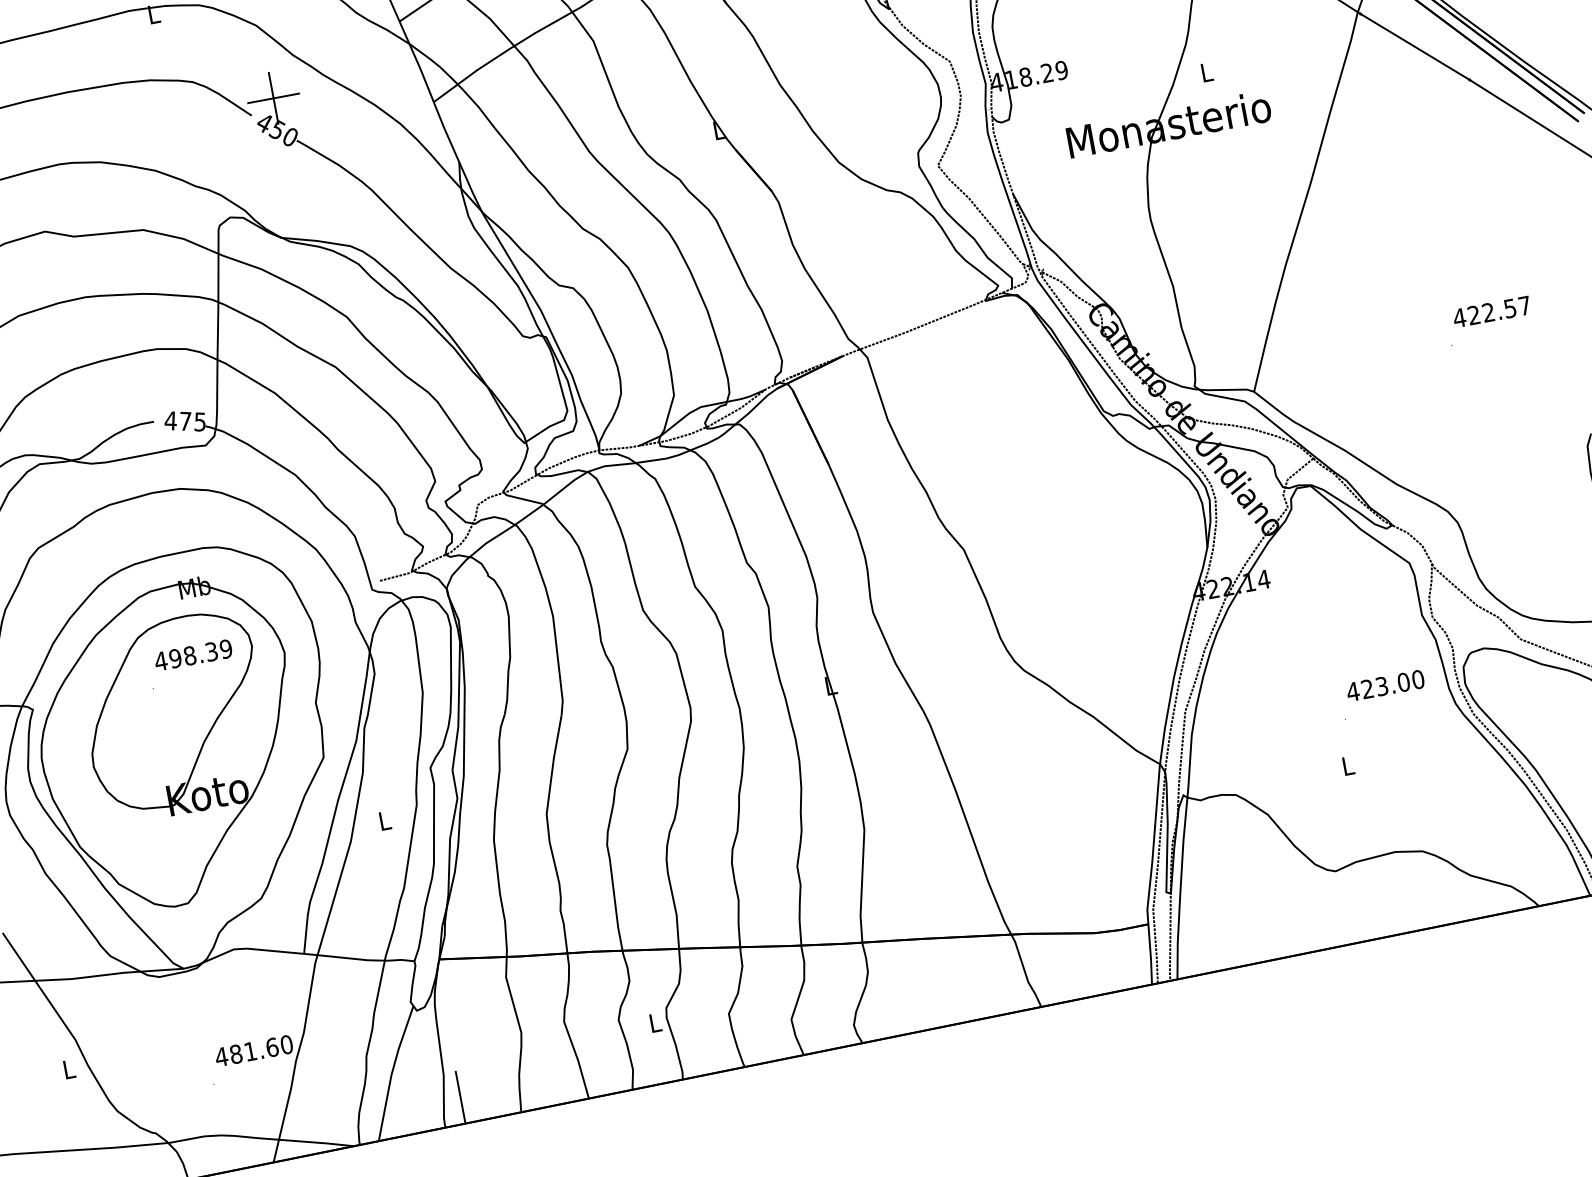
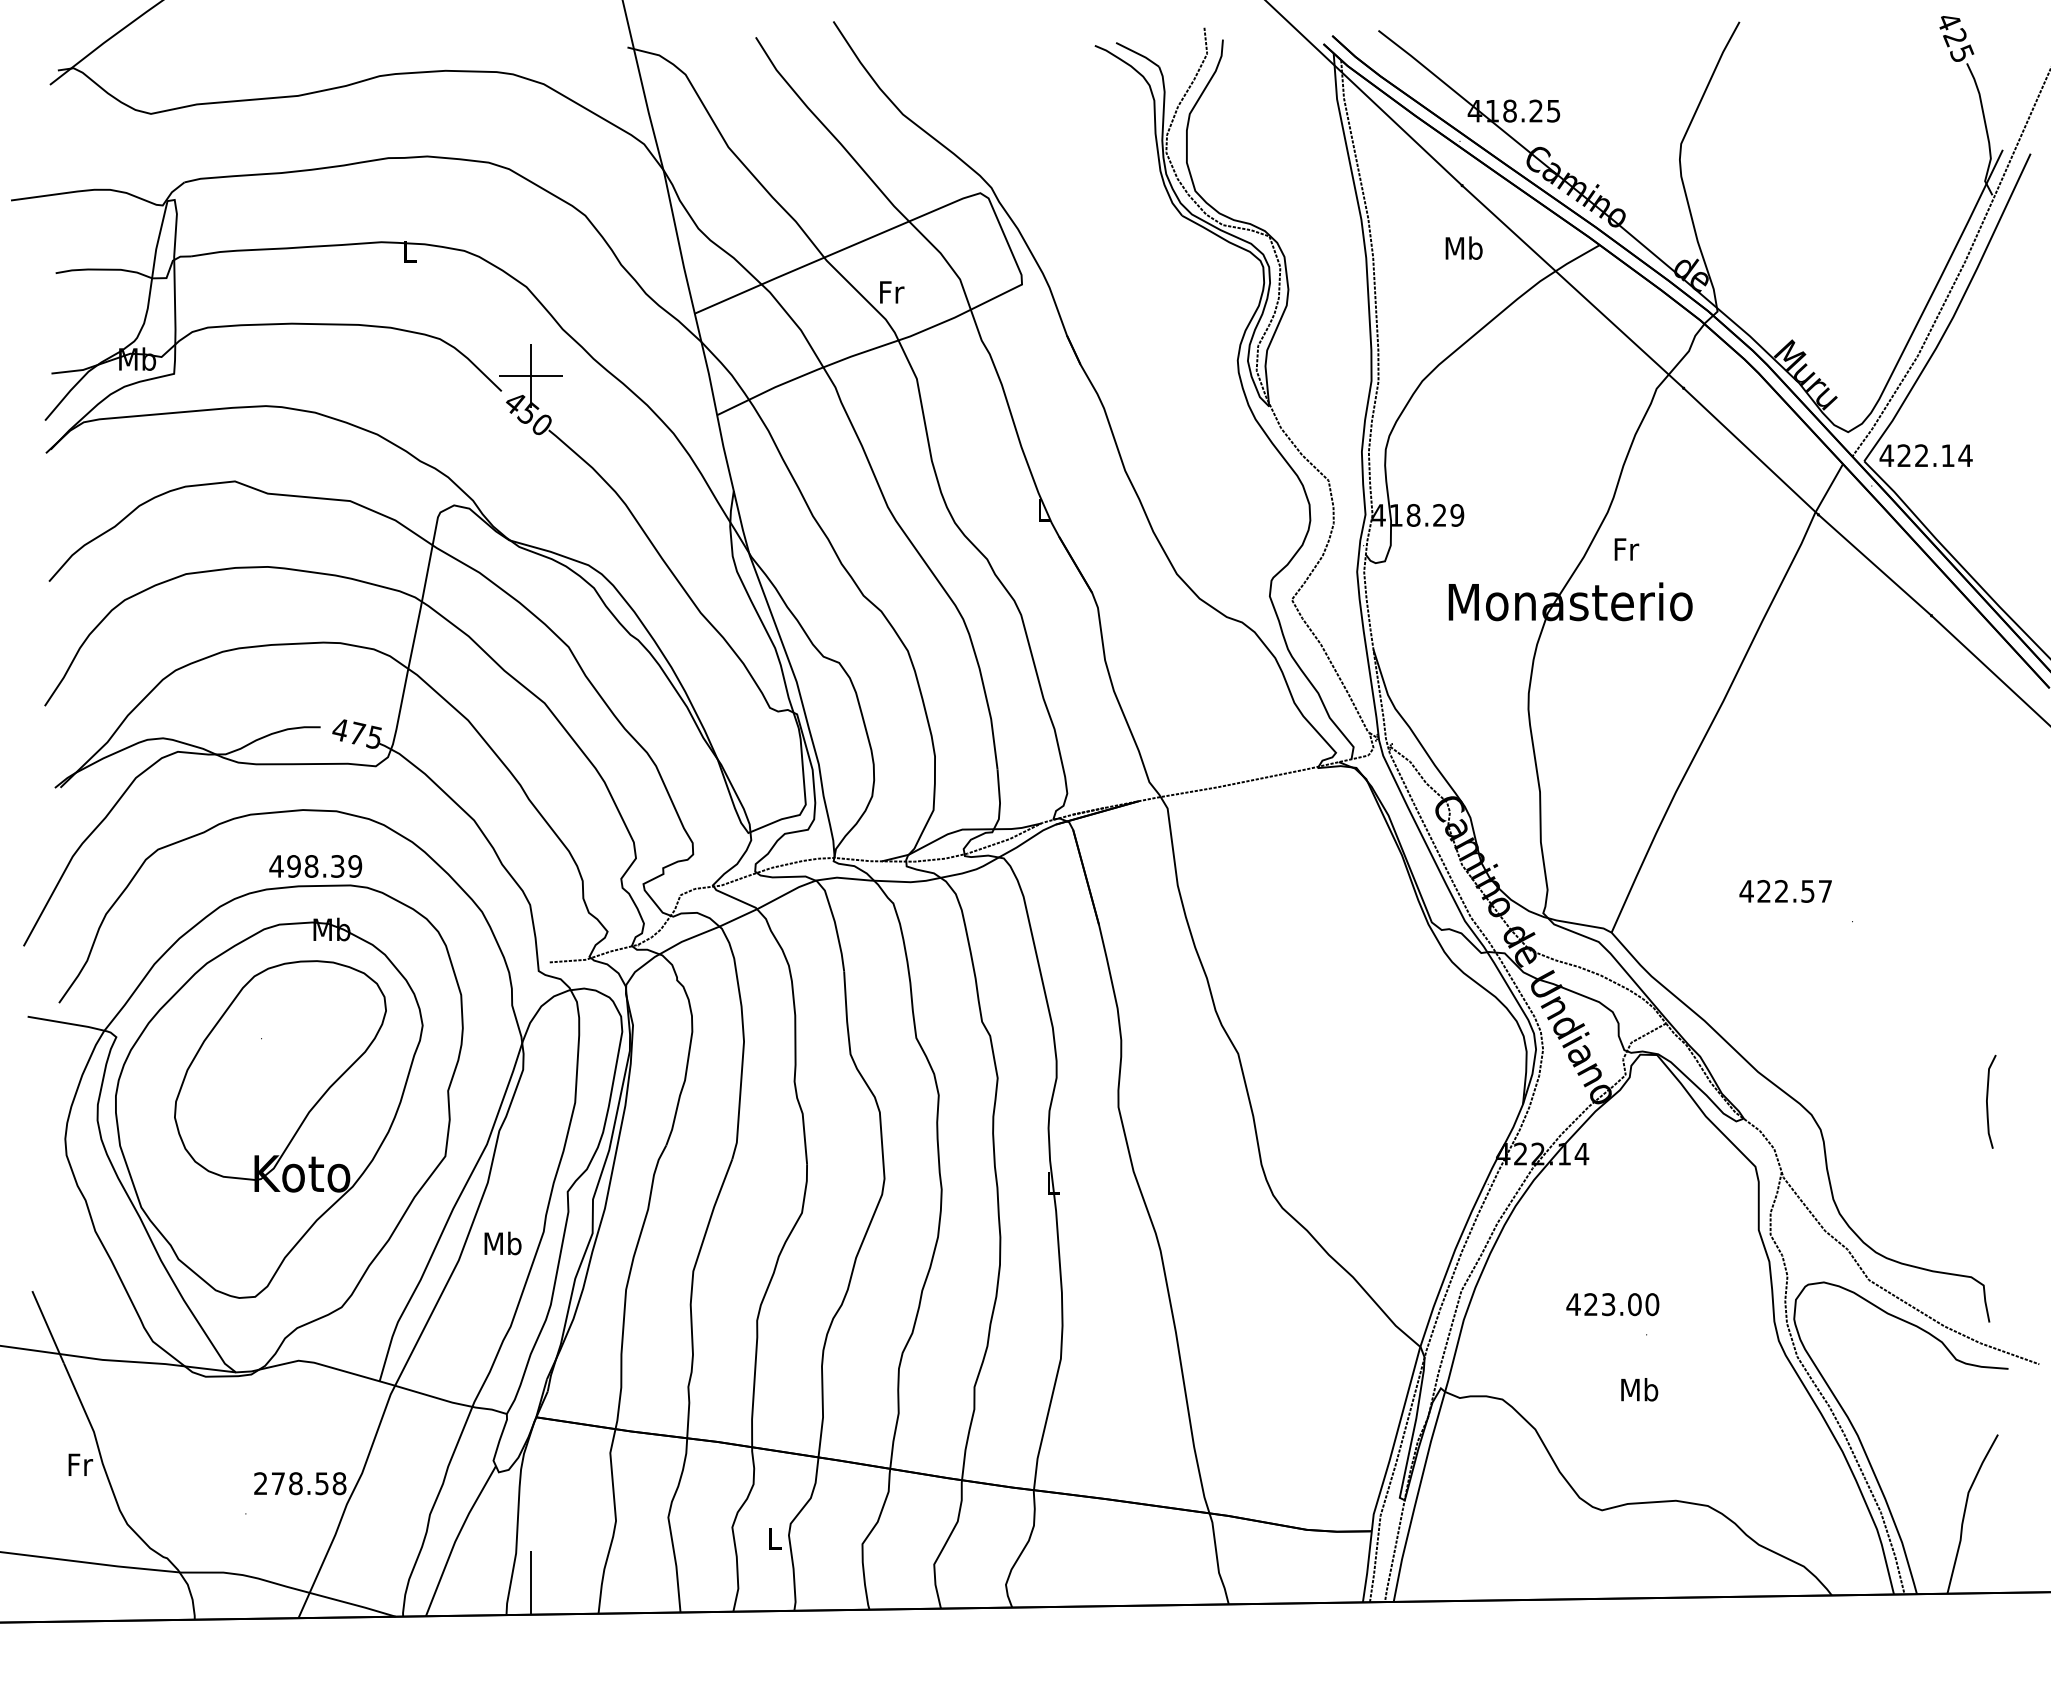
text: (1207, 72) -> (1626, 549), L -> Fr
text: (1491, 312) -> (1785, 891), moved
text: (193, 655) -> (315, 866), moved
text: (1385, 685) -> (1612, 1304), moved
text: (1347, 765) -> (1639, 1389), L -> Mb
text: (384, 820) -> (502, 1243), L -> Mb
text: (253, 1050) -> (299, 1483), 481.60 -> 278.58
text: (69, 1069) -> (80, 1464), L -> Fr

